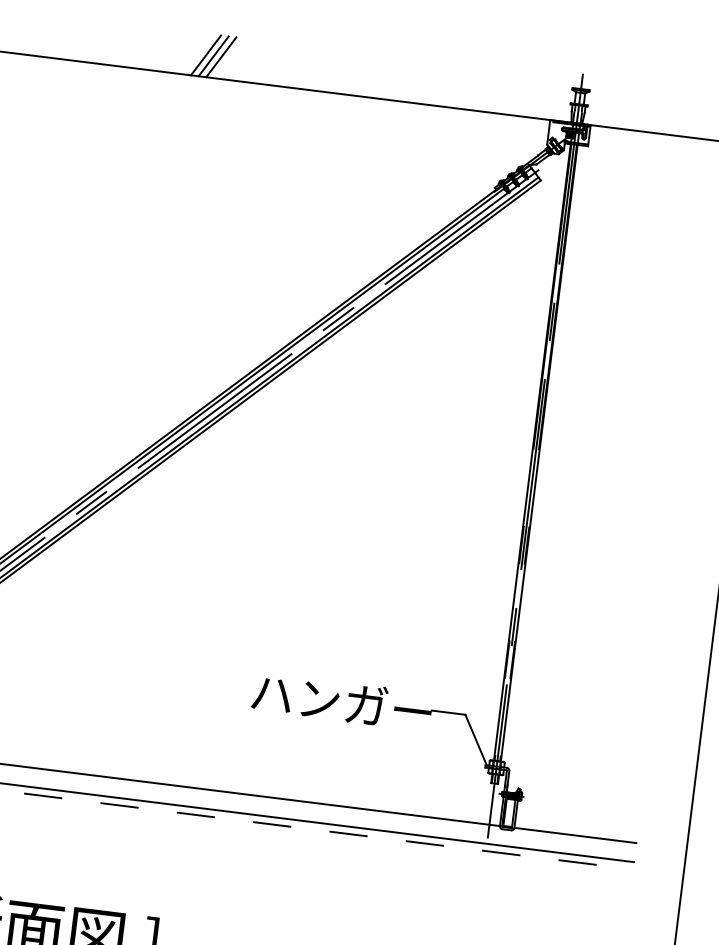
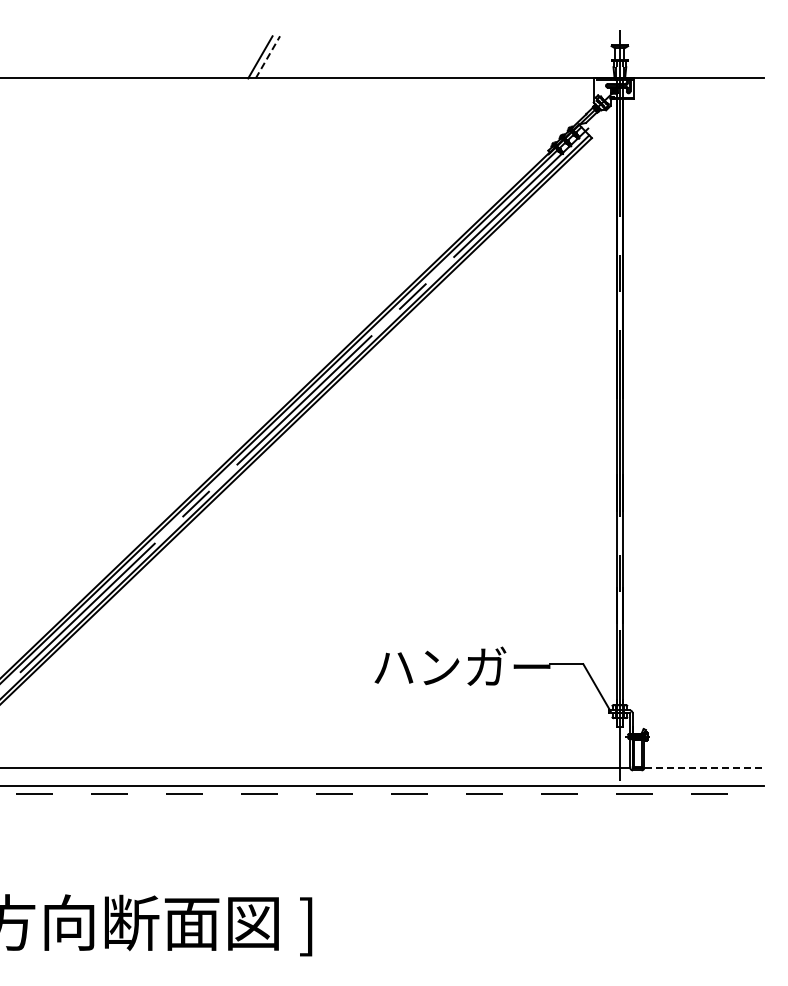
line: (205, 55) -> (252, 57), removed
line: (222, 56) -> (268, 56), solid -> dashed
line: (575, 835) -> (704, 767), solid -> dashed

